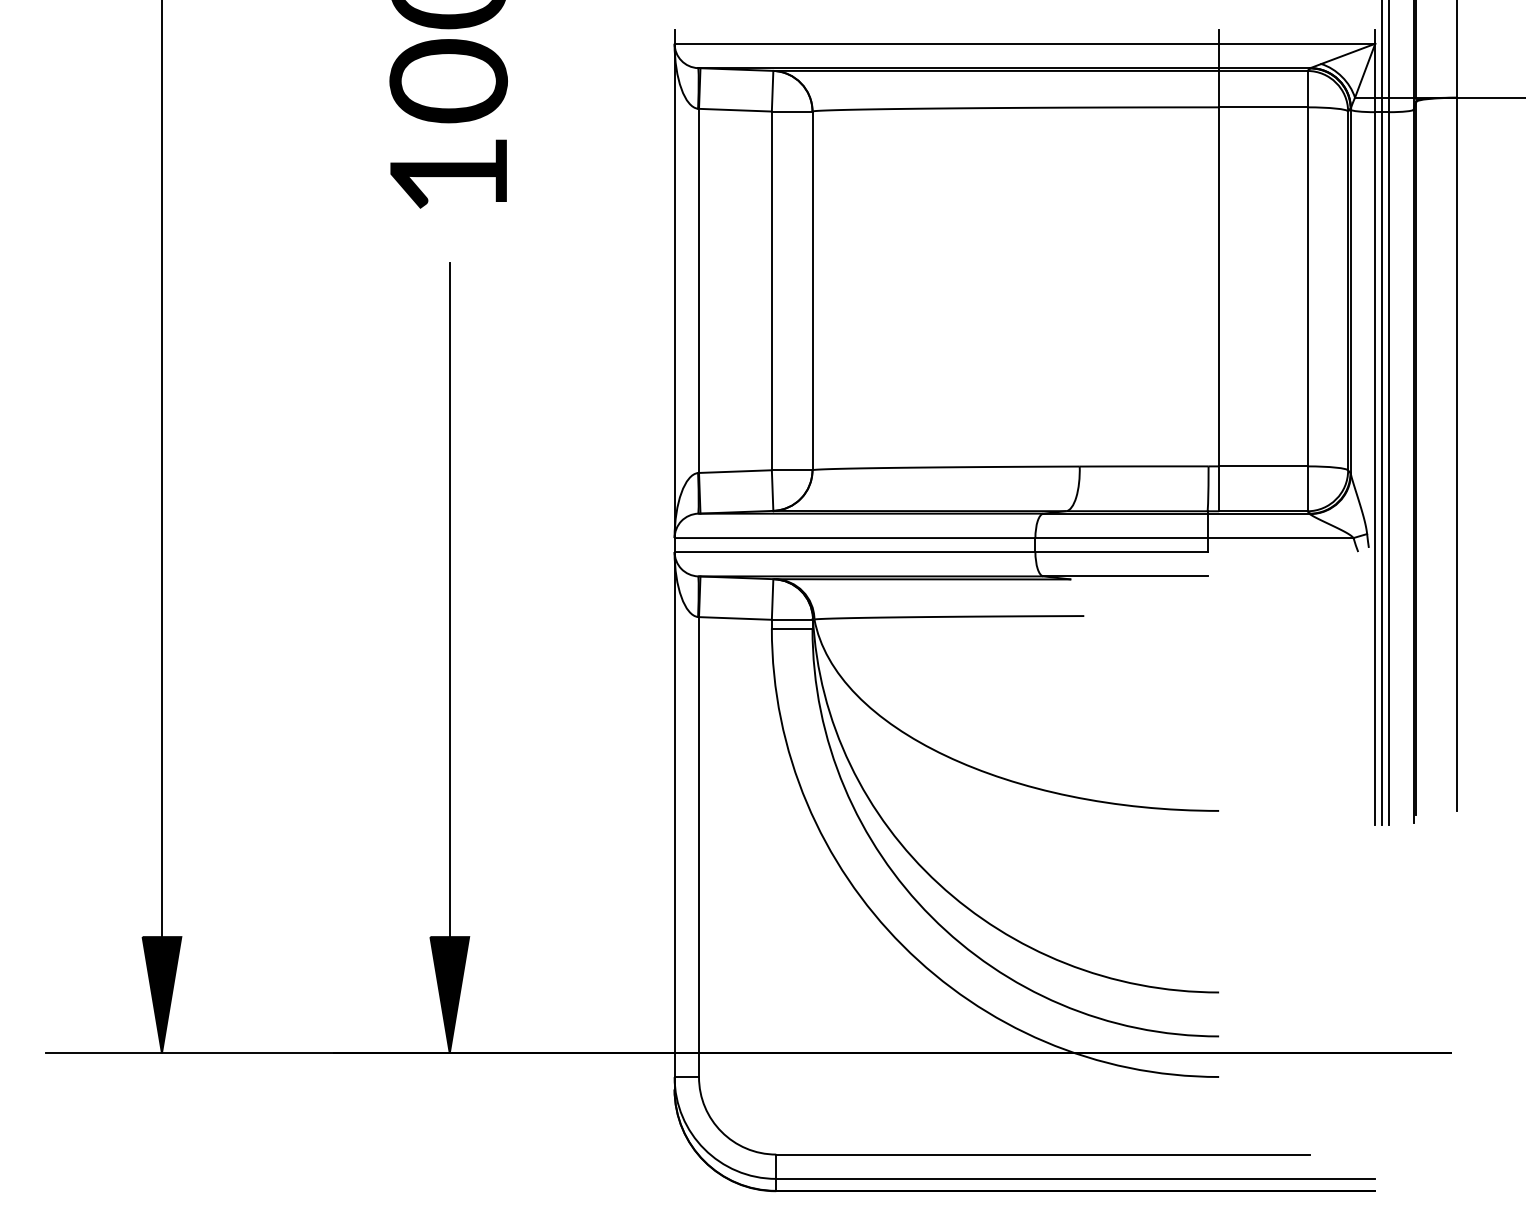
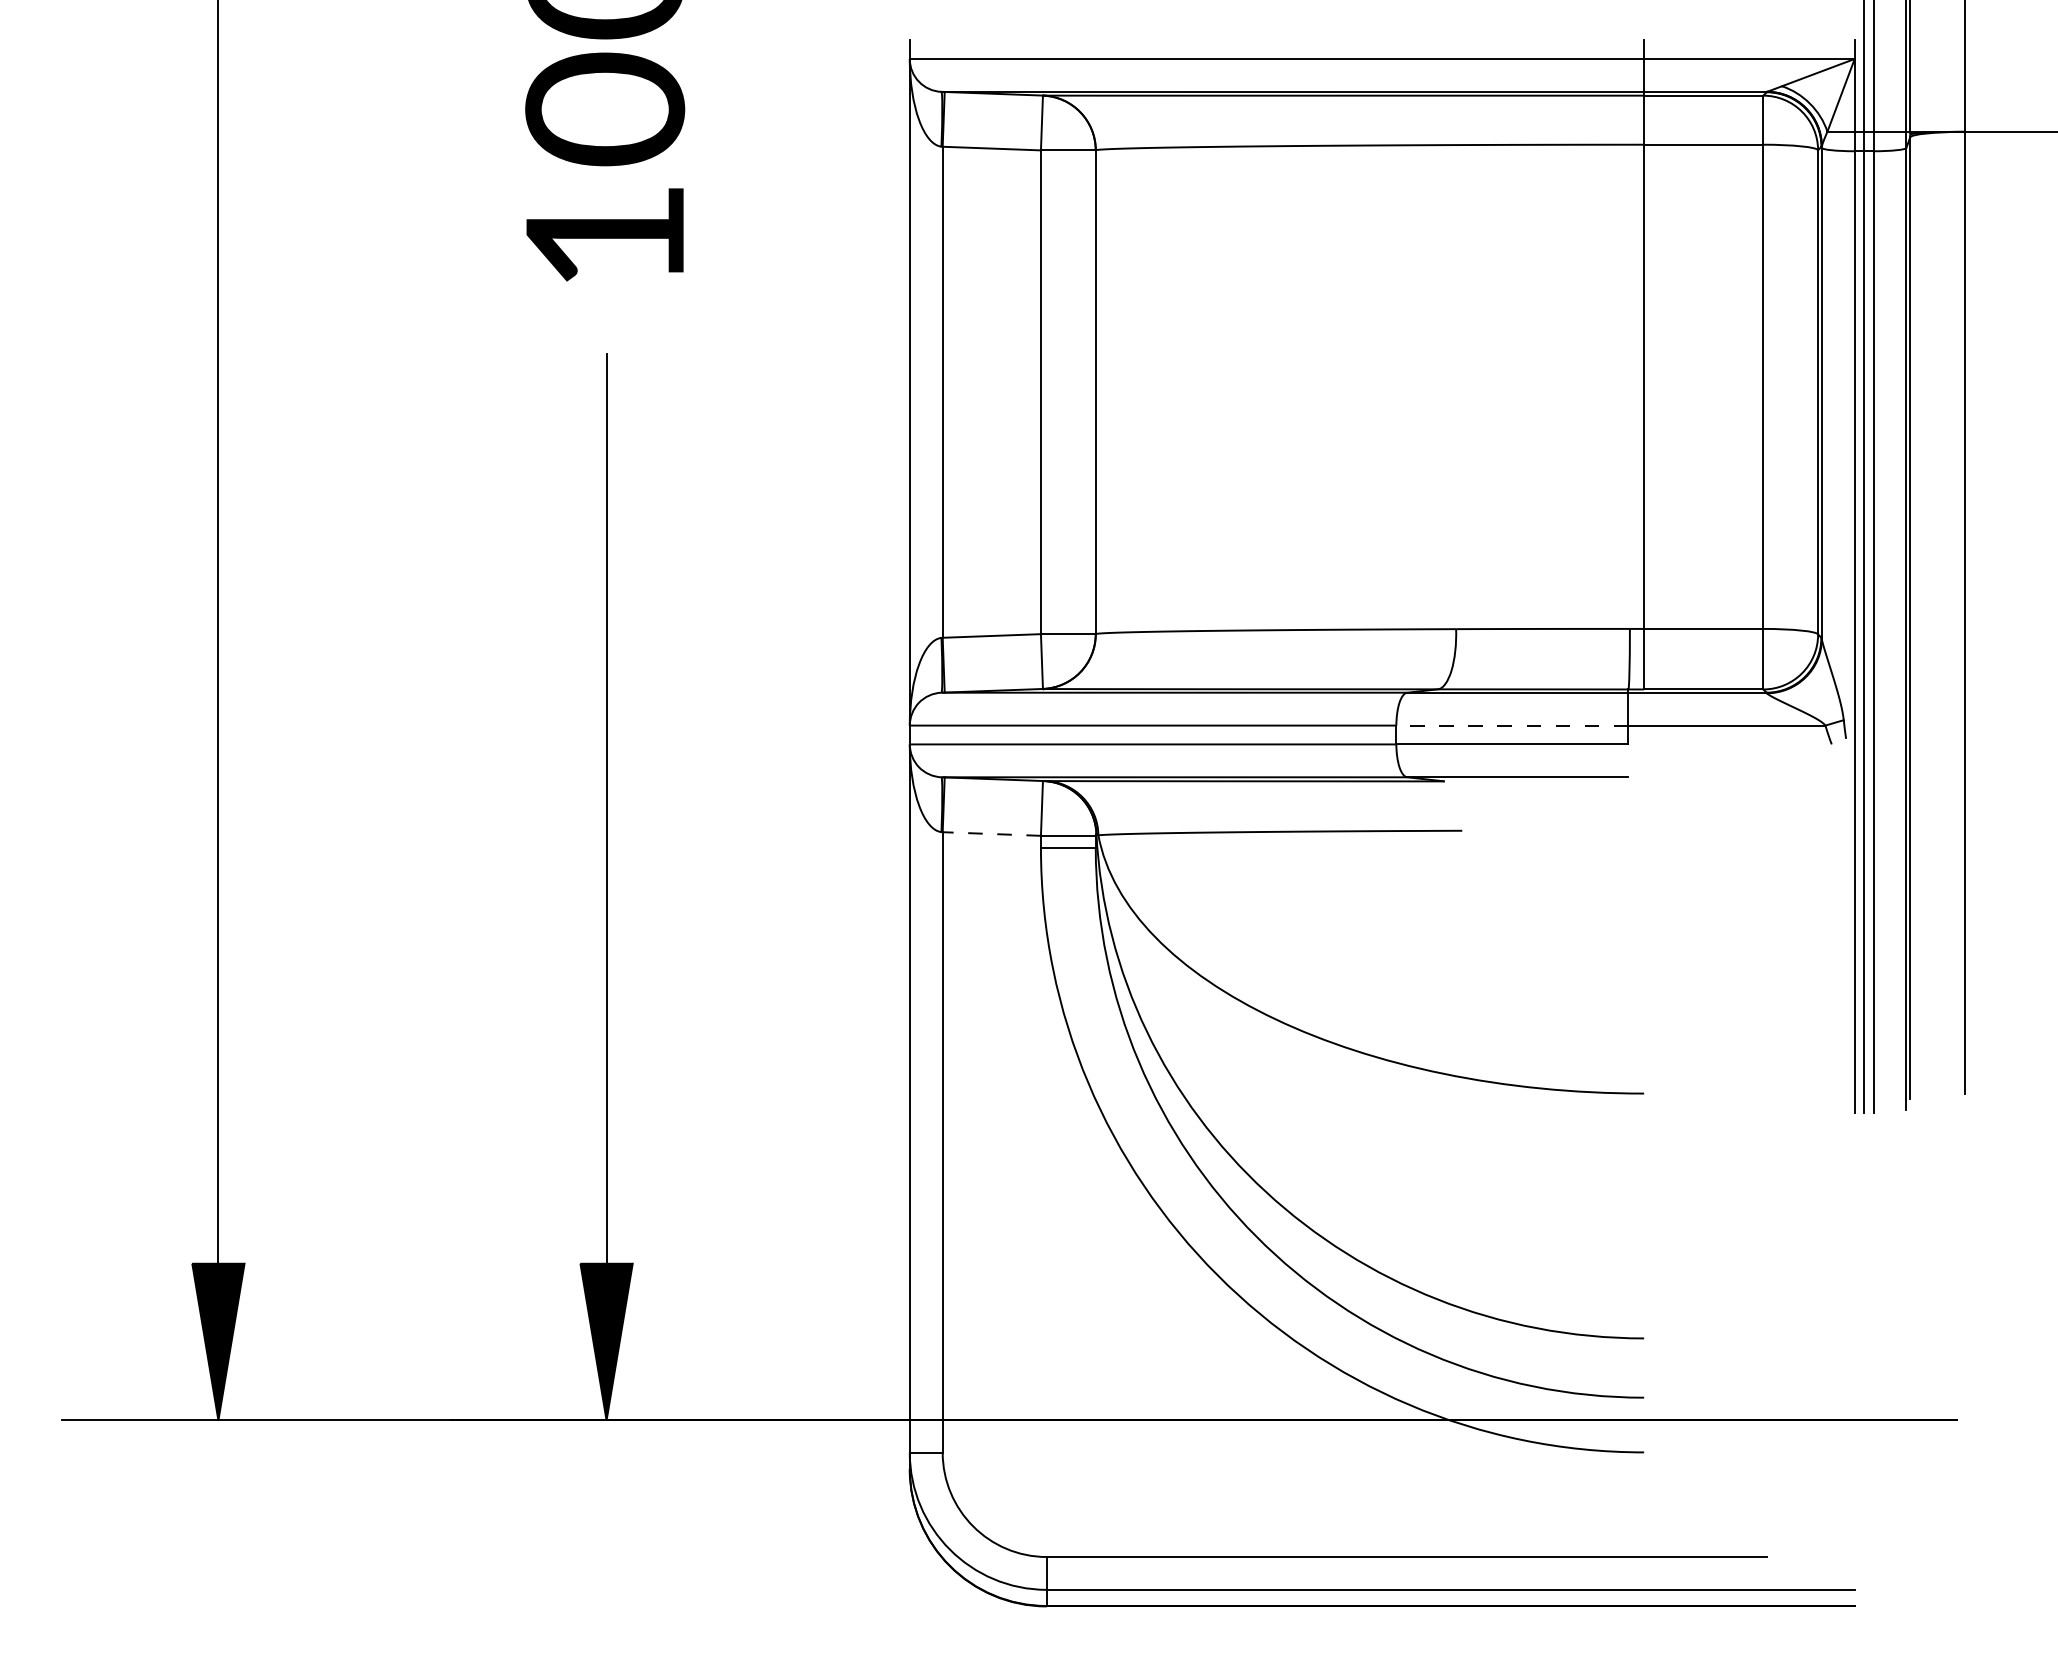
line: (1120, 537) -> (1511, 725), solid -> dashed
line: (735, 618) -> (991, 834), solid -> dashed

